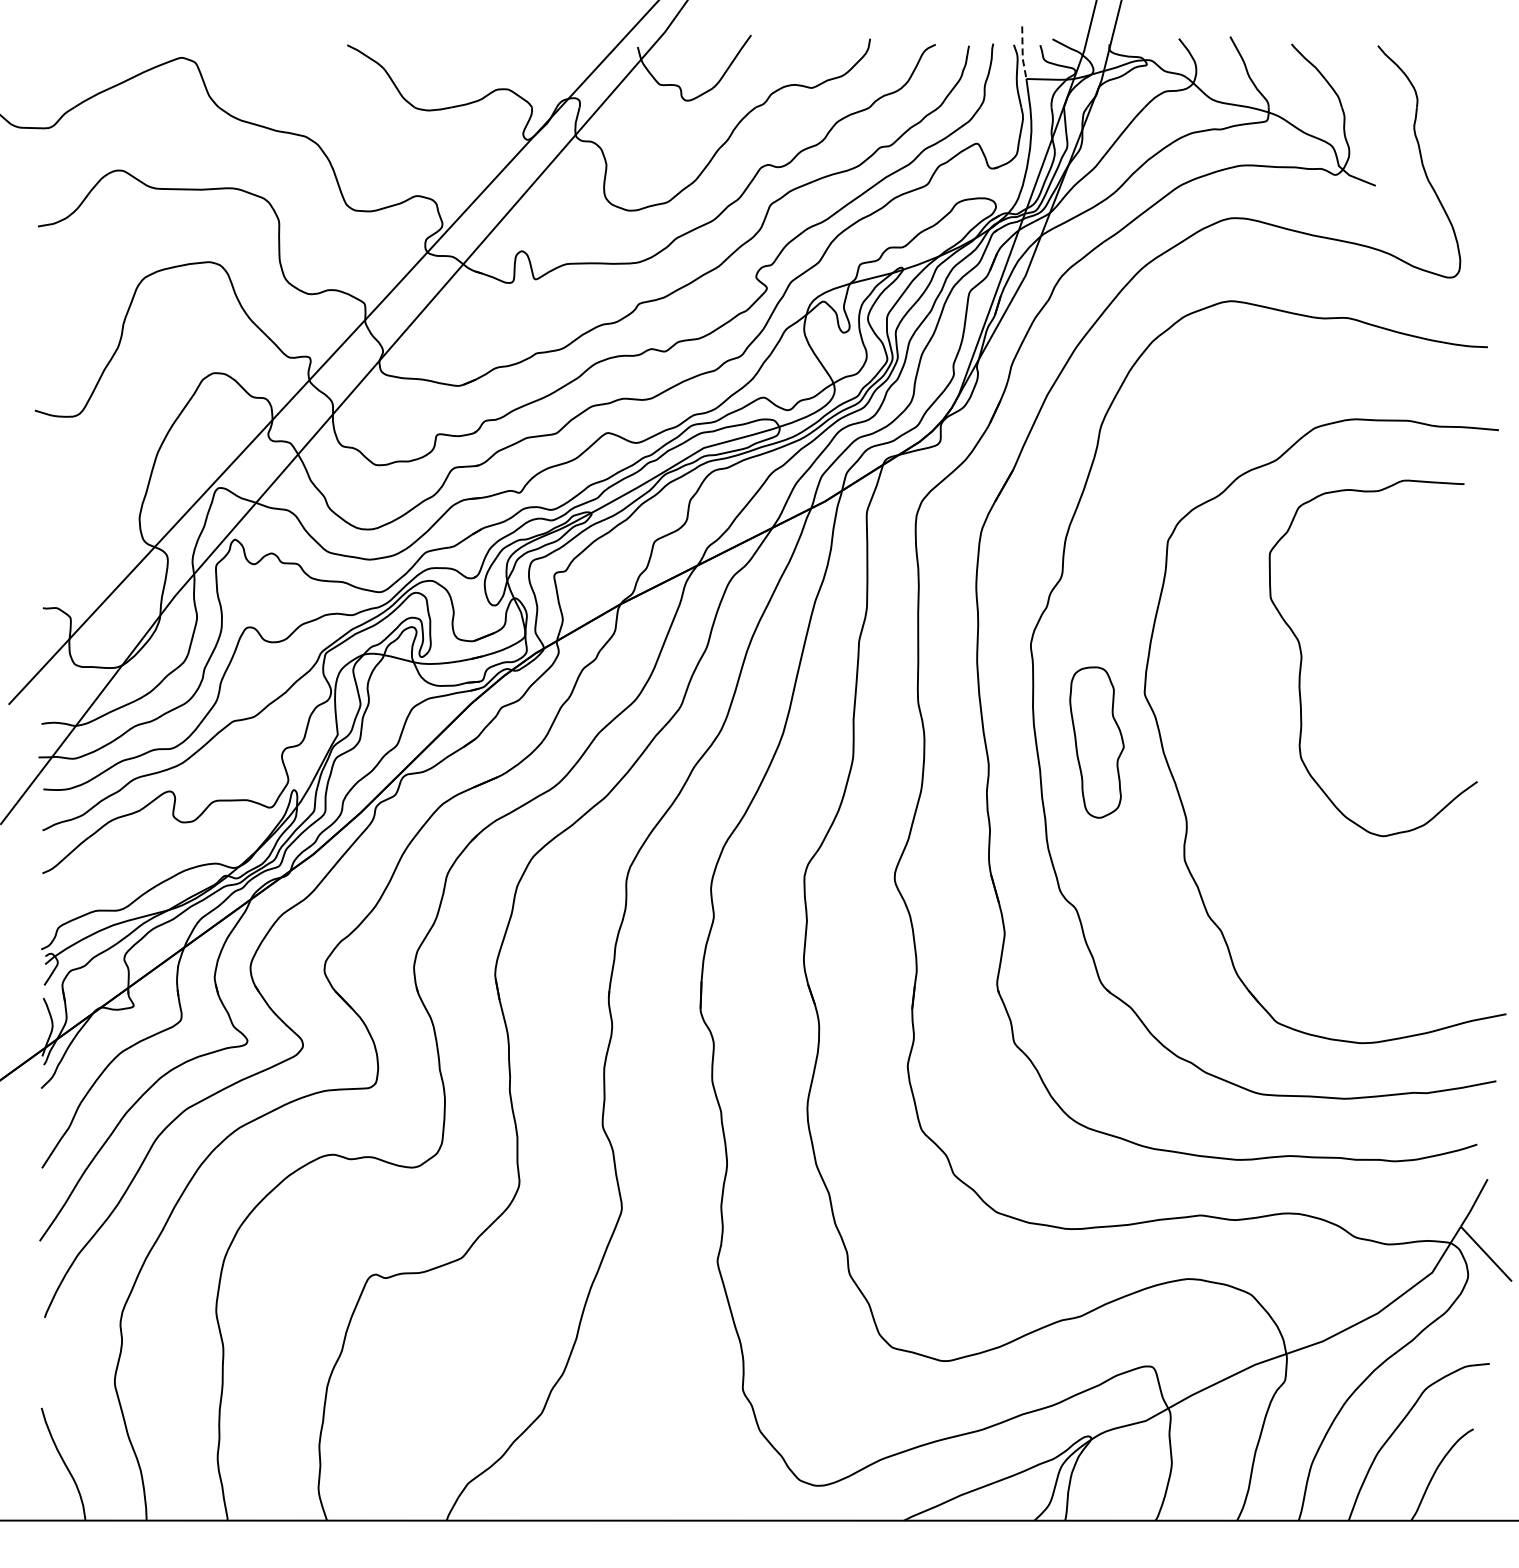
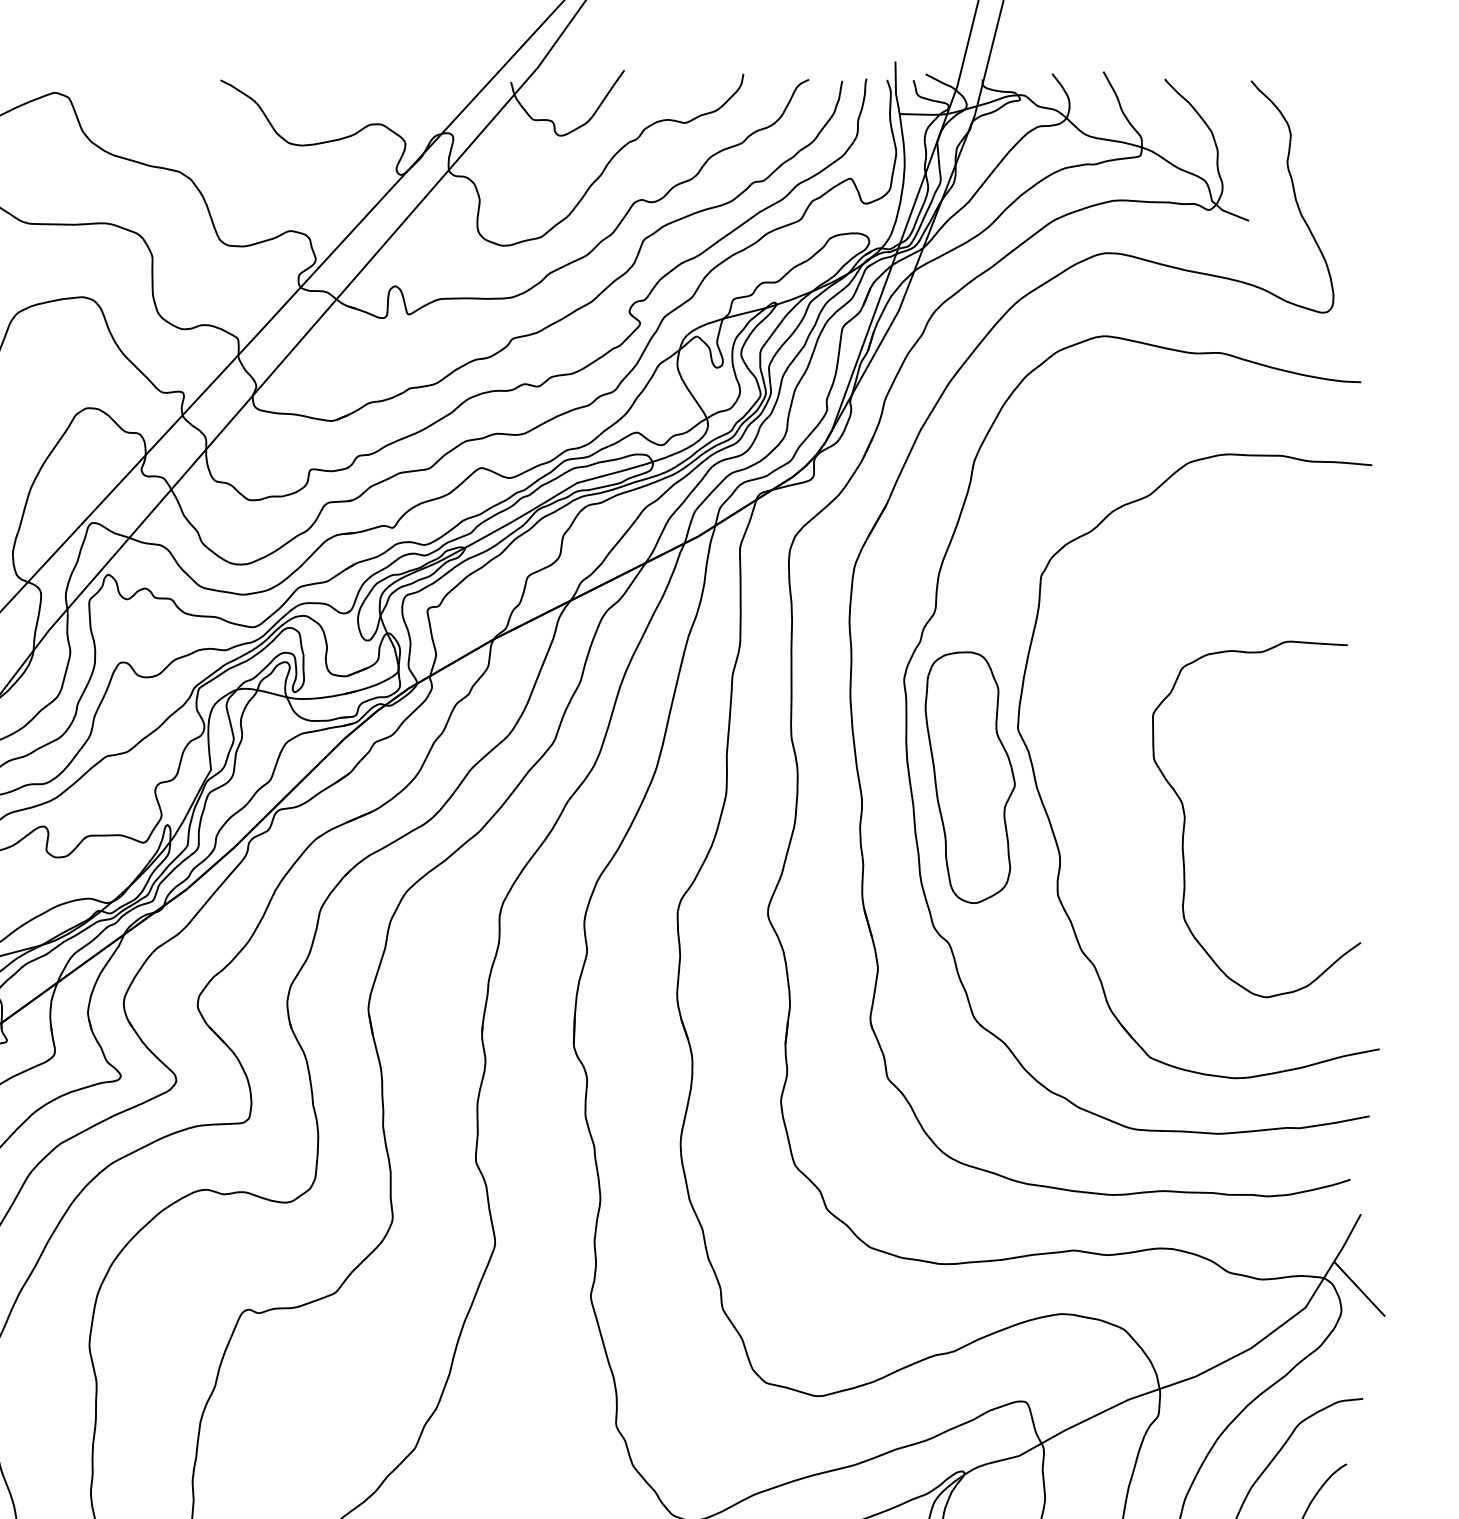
line: (1022, 53) -> (895, 88), dashed -> solid
curve: (1302, 658) -> (1185, 819), moved
part: (1096, 742) -> (969, 777), size x1.67

